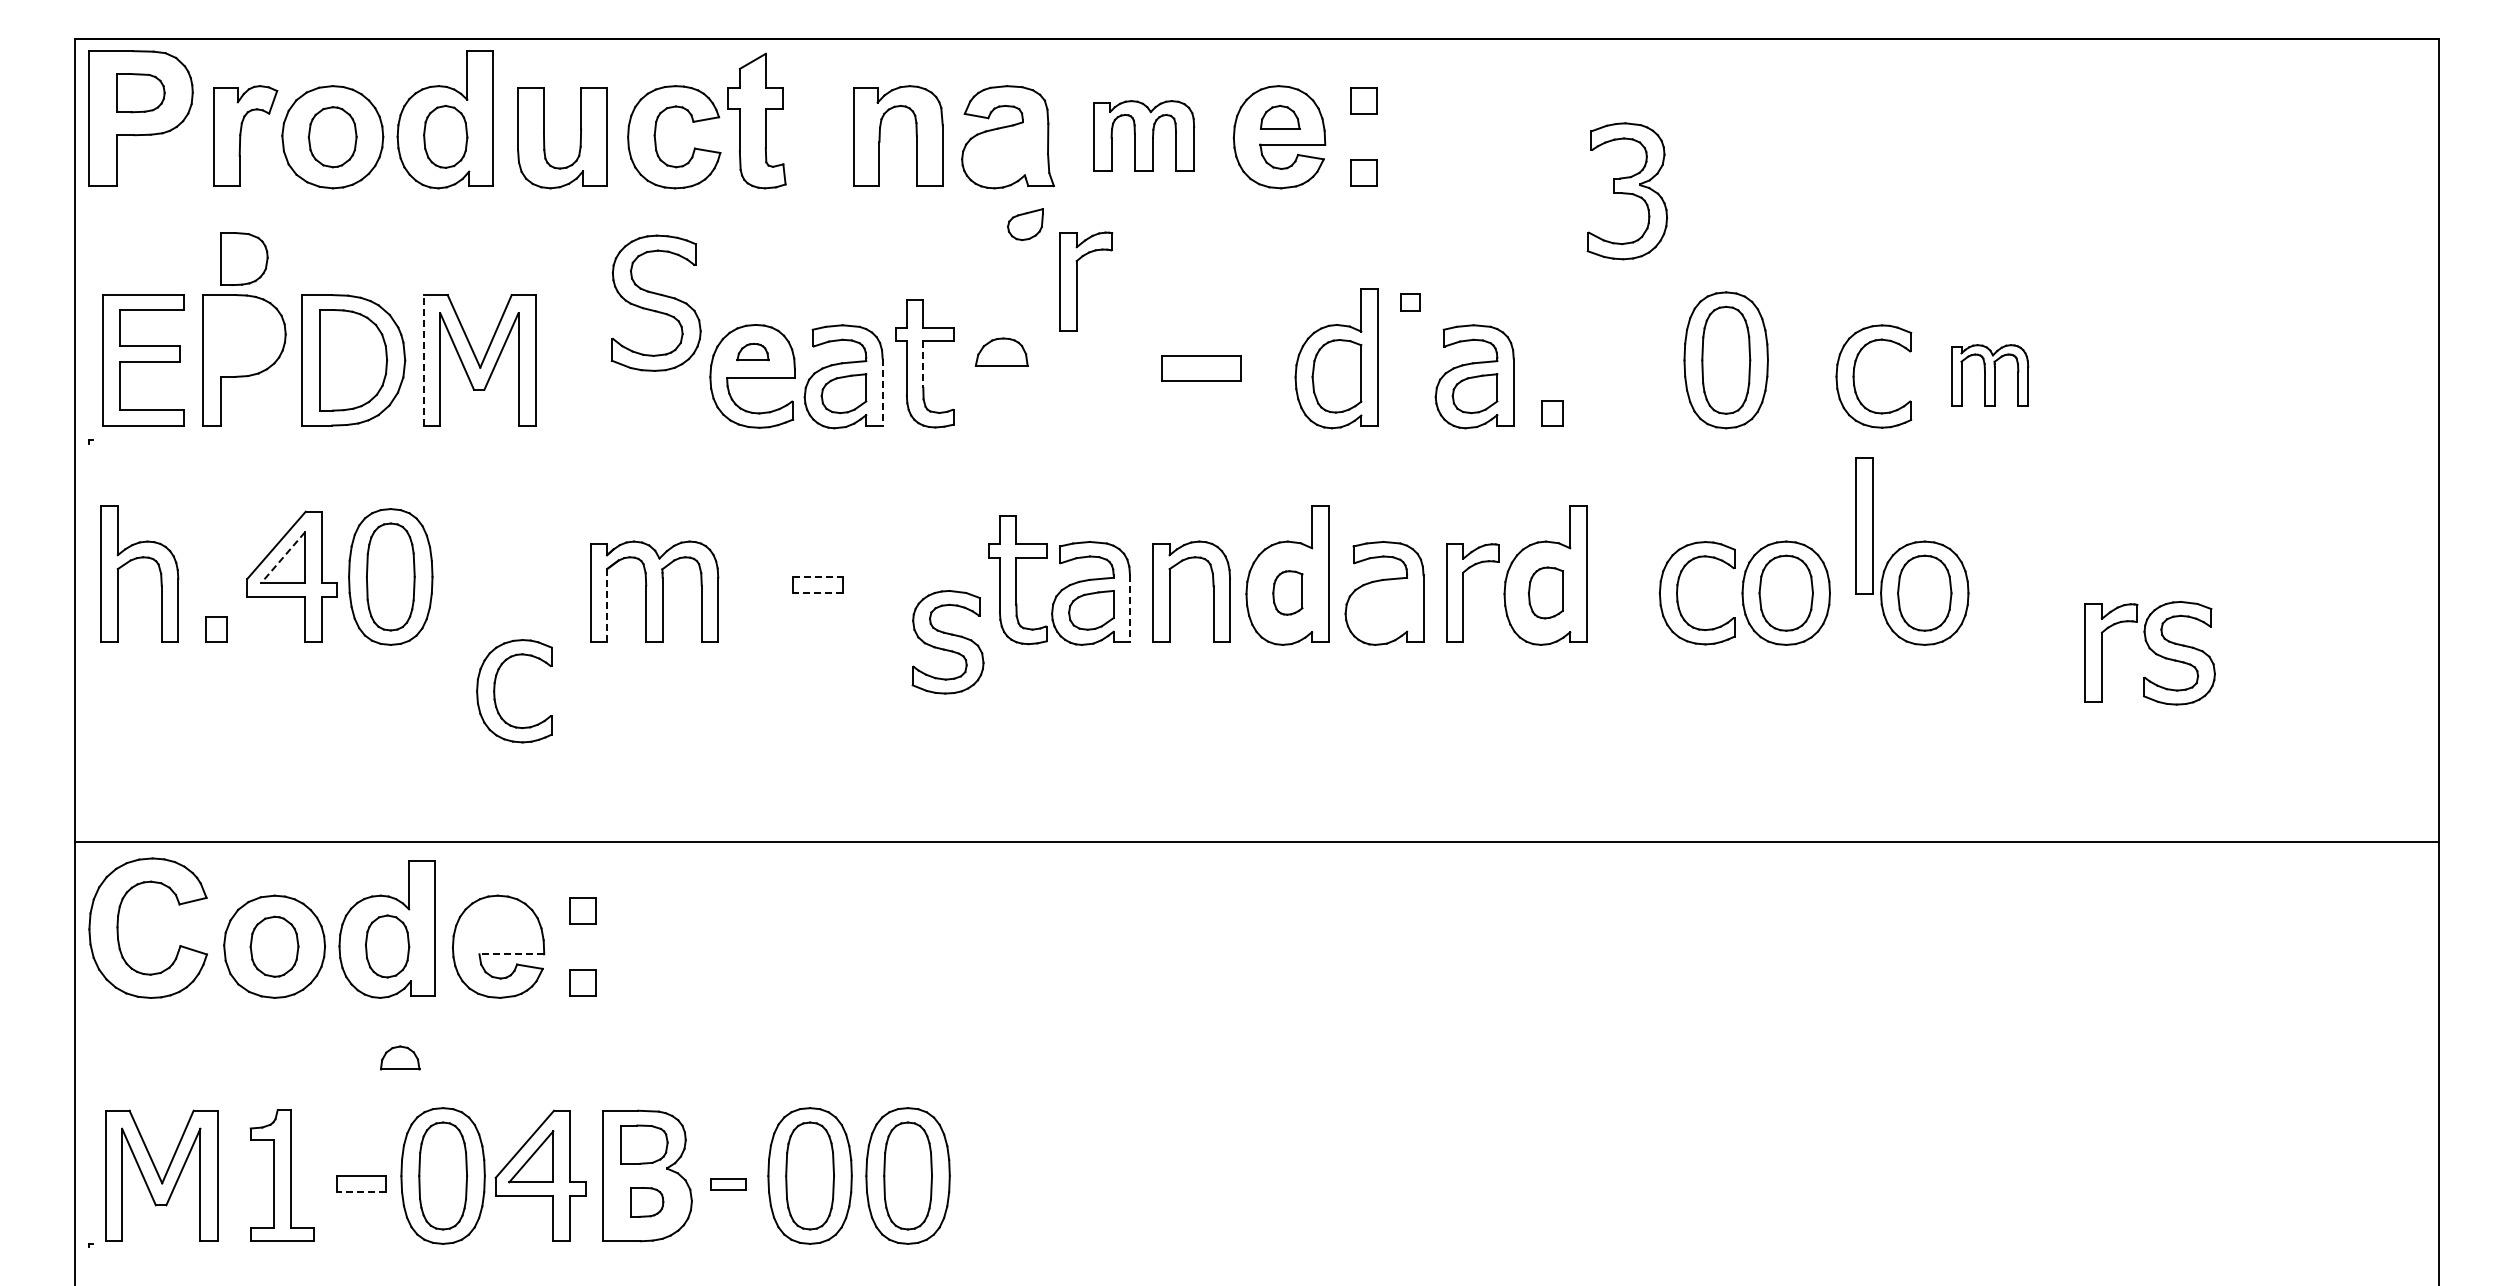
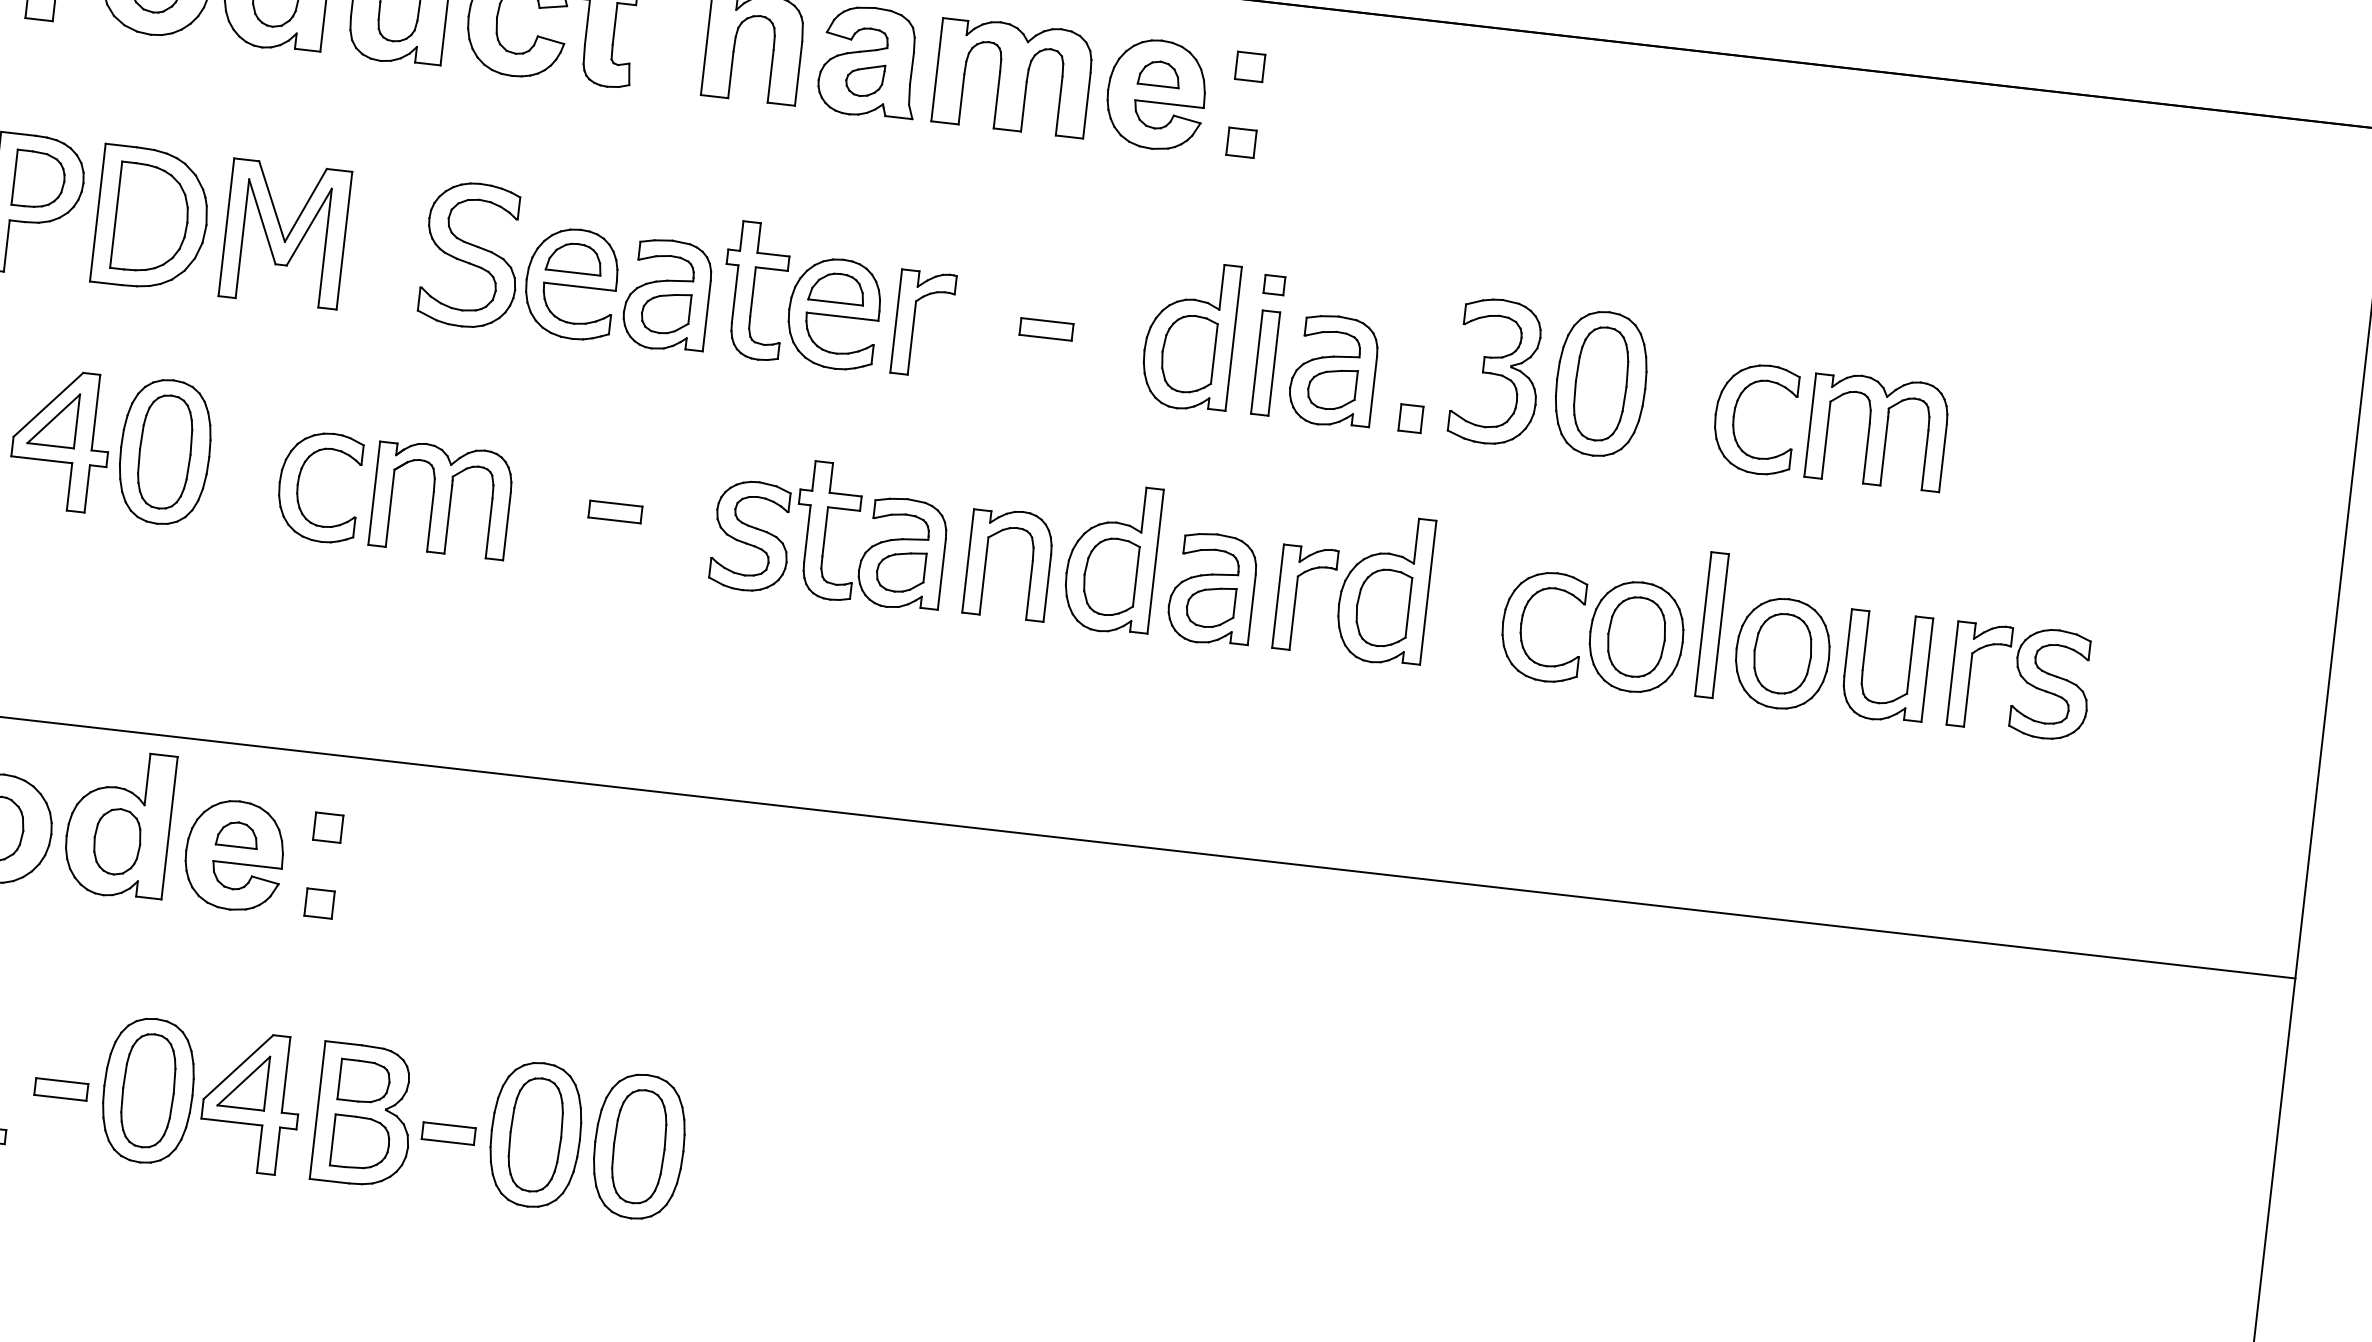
part: (1143, 135) -> (1013, 76), size x1.43
part: (1626, 191) -> (1495, 372), moved
part: (1025, 224) -> (865, 79), moved
part: (244, 258) -> (39, 179), moved
part: (1077, 281) -> (914, 322), moved
part: (656, 302) -> (471, 254), moved
part: (752, 351) -> (574, 257), size x1.67
line: (424, 359) -> (226, 226), dashed -> solid
line: (923, 365) -> (753, 292), dashed -> solid
part: (1201, 368) -> (1046, 329), size x0.62
part: (1989, 375) -> (1877, 431), size x1.67
part: (1001, 376) -> (834, 313), added
part: (1409, 376) -> (1264, 362), added
line: (882, 392) -> (706, 316), dashed -> solid
part: (1864, 525) -> (1712, 624), moved
line: (283, 557) -> (54, 418), dashed -> solid
line: (818, 577) -> (616, 504), dashed -> solid
part: (1287, 592) -> (1110, 576), size x1.67
part: (1545, 592) -> (1382, 607), size x1.43
line: (818, 593) -> (614, 520), dashed -> solid
part: (2002, 600) -> (1864, 670), added
line: (607, 605) -> (390, 508), dashed -> solid
line: (1130, 609) -> (942, 575), dashed -> solid
part: (1384, 610) -> (1210, 606), added
part: (947, 642) -> (751, 536), moved
part: (2149, 653) -> (2020, 681), moved
part: (495, 691) -> (299, 484), moved
line: (511, 954) -> (247, 865), dashed -> solid
part: (400, 1057) -> (237, 834), moved
part: (728, 1183) -> (448, 1133), size x1.43
line: (361, 1192) -> (60, 1098), dashed -> solid
part: (647, 1202) -> (361, 1143), size x1.67

